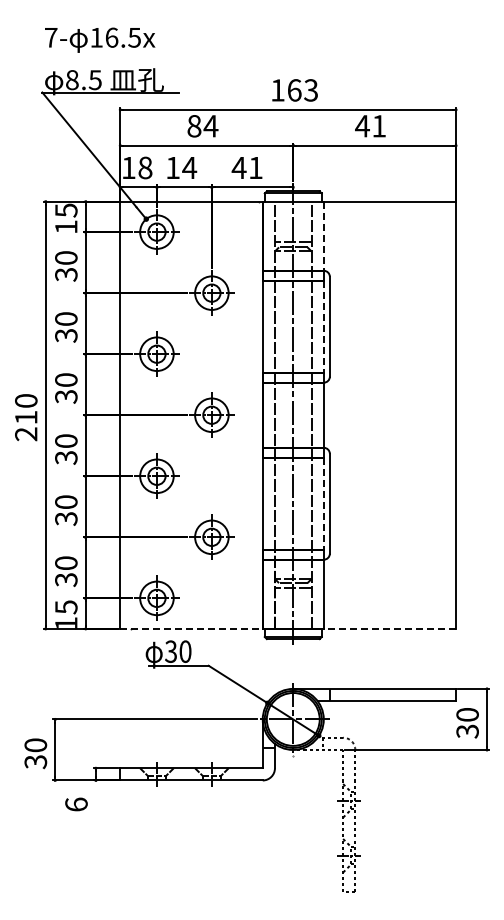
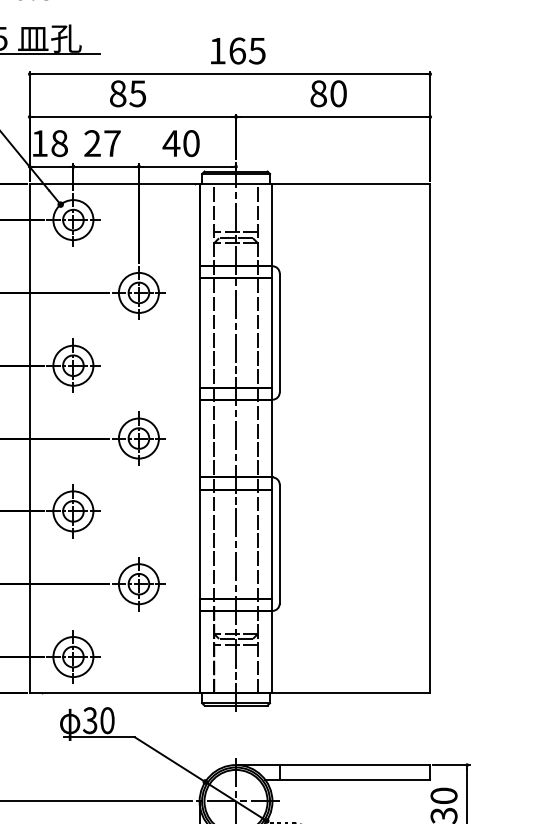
text: (310, 90) -> (256, 51), 163 -> 165
text: (370, 125) -> (328, 92), 41 -> 80
text: (210, 126) -> (137, 94), 84 -> 85
text: (181, 167) -> (102, 143), 14 -> 27
text: (255, 167) -> (190, 143), 41 -> 40
line: (323, 236) -> (272, 225), dashed -> solid
line: (323, 326) -> (272, 332), dashed -> solid
line: (323, 503) -> (272, 543), dashed -> solid
line: (192, 628) -> (115, 692), dashed -> solid
line: (389, 628) -> (350, 692), dashed -> solid

